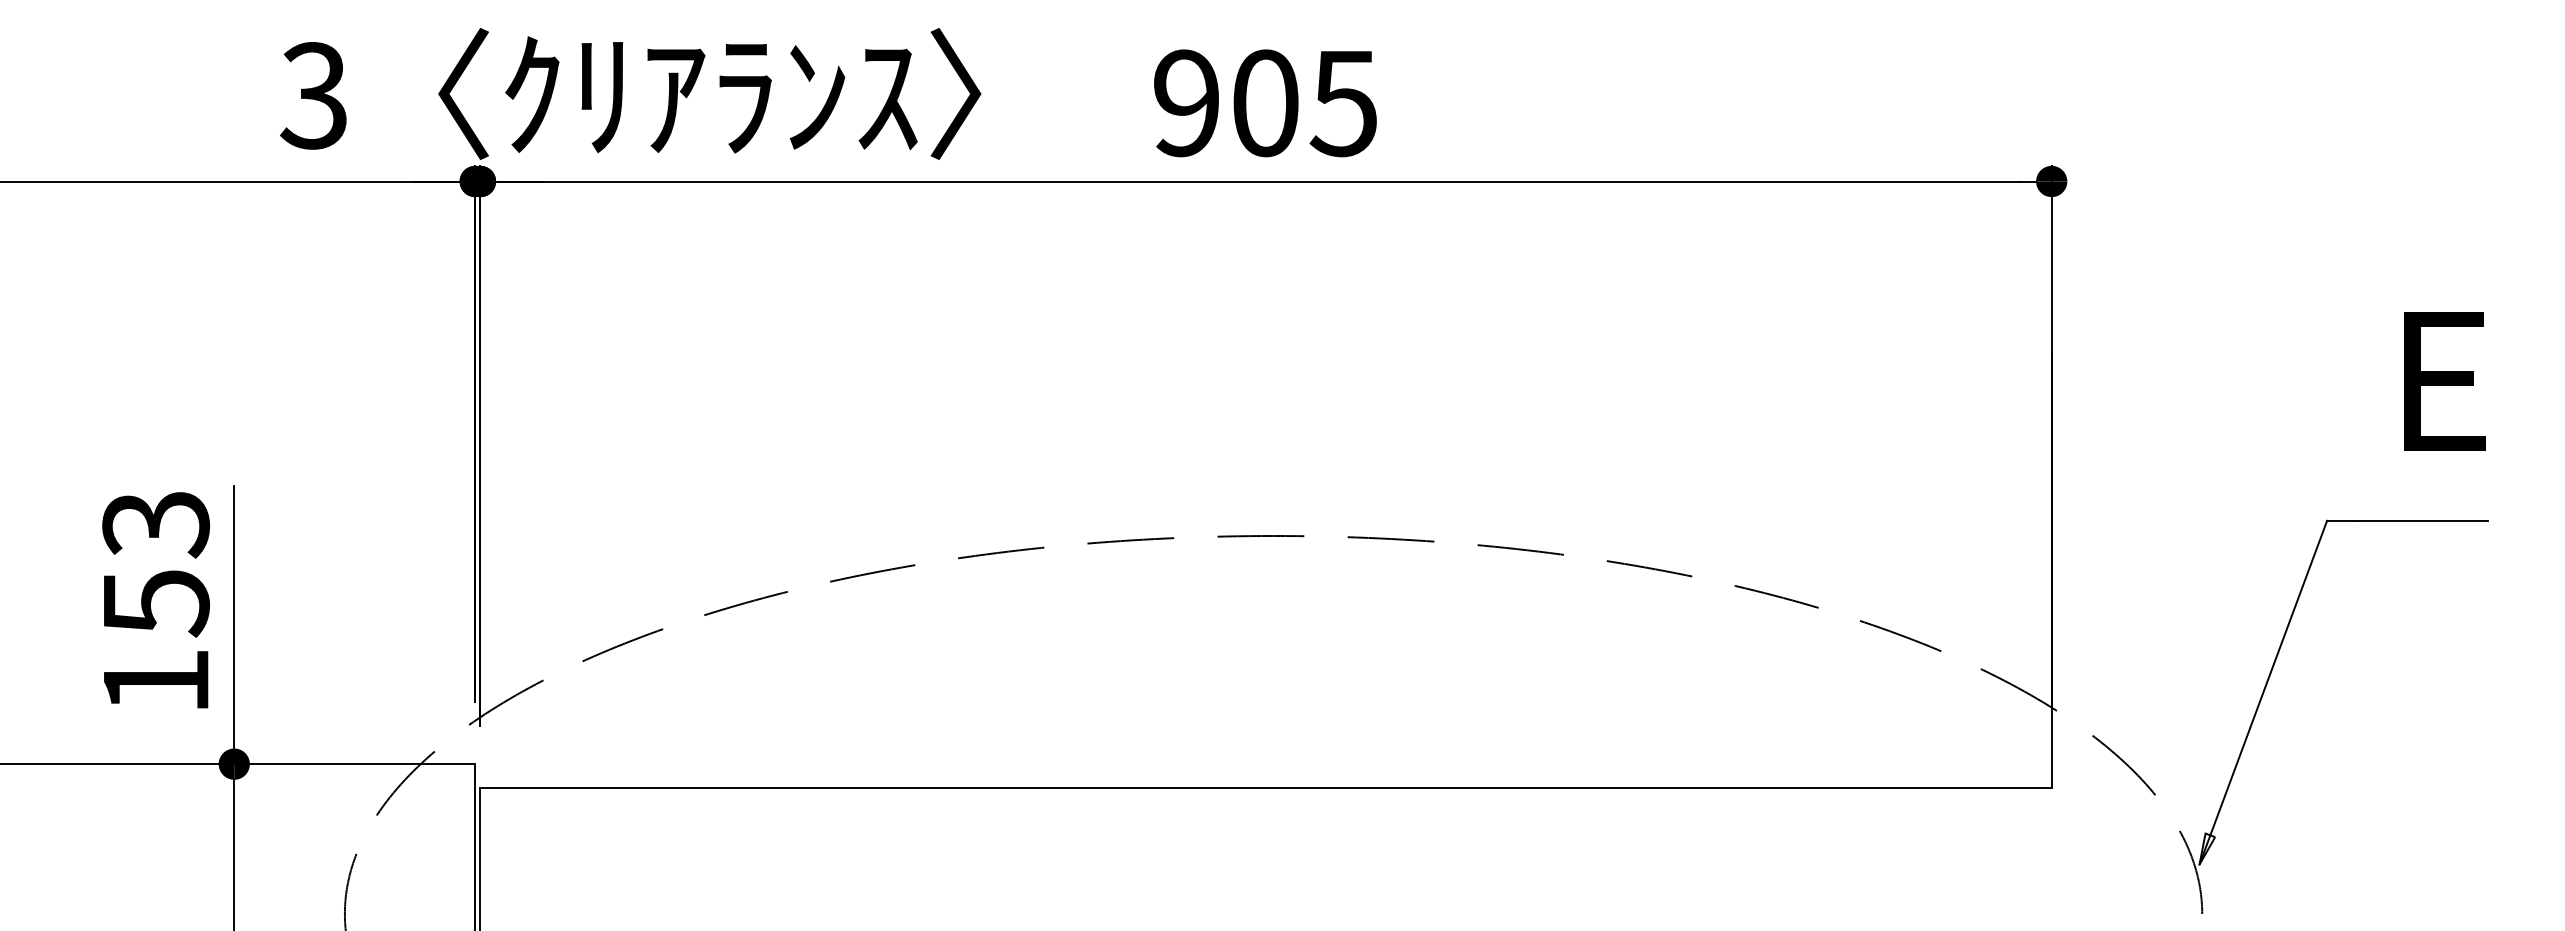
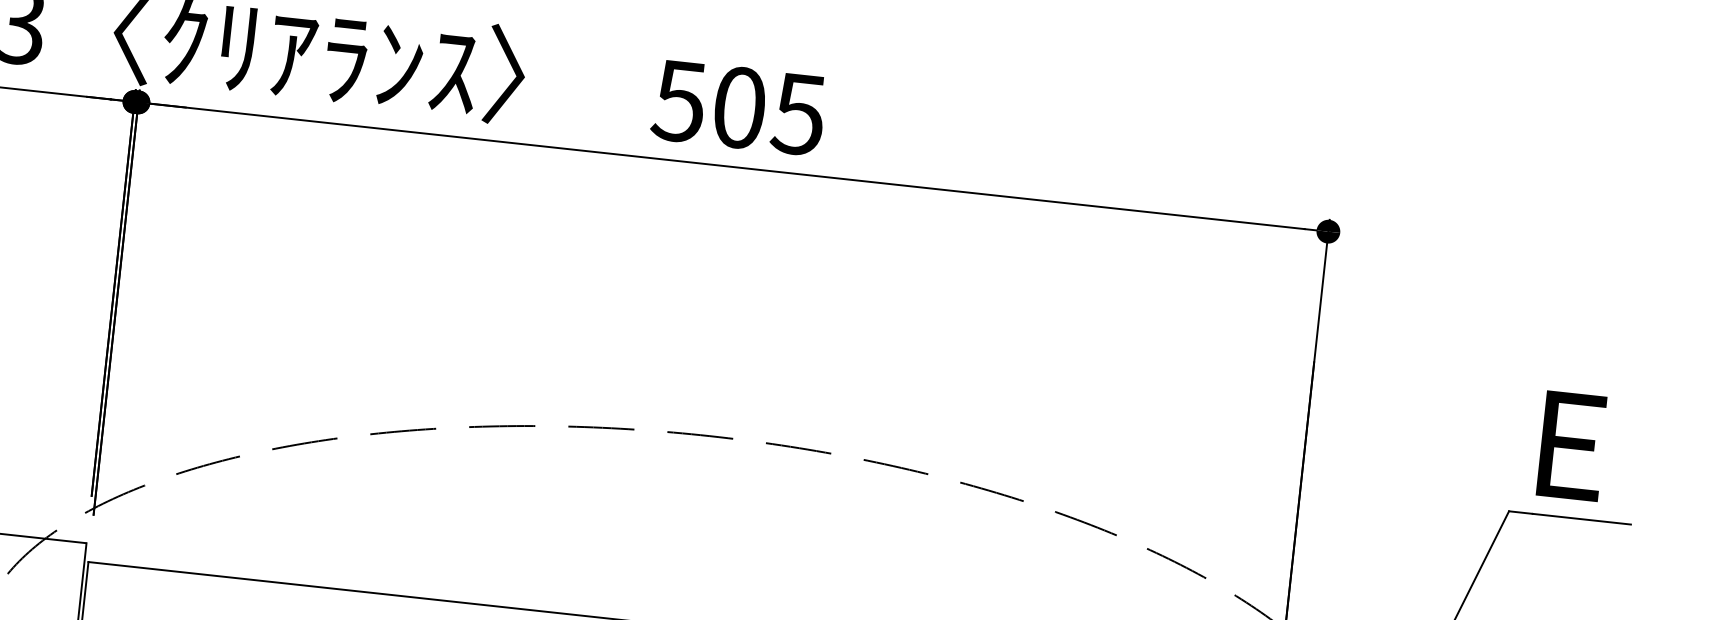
text: (1185, 103) -> (678, 101), 905 -> 505
text: (2444, 381) -> (1572, 445), moved

